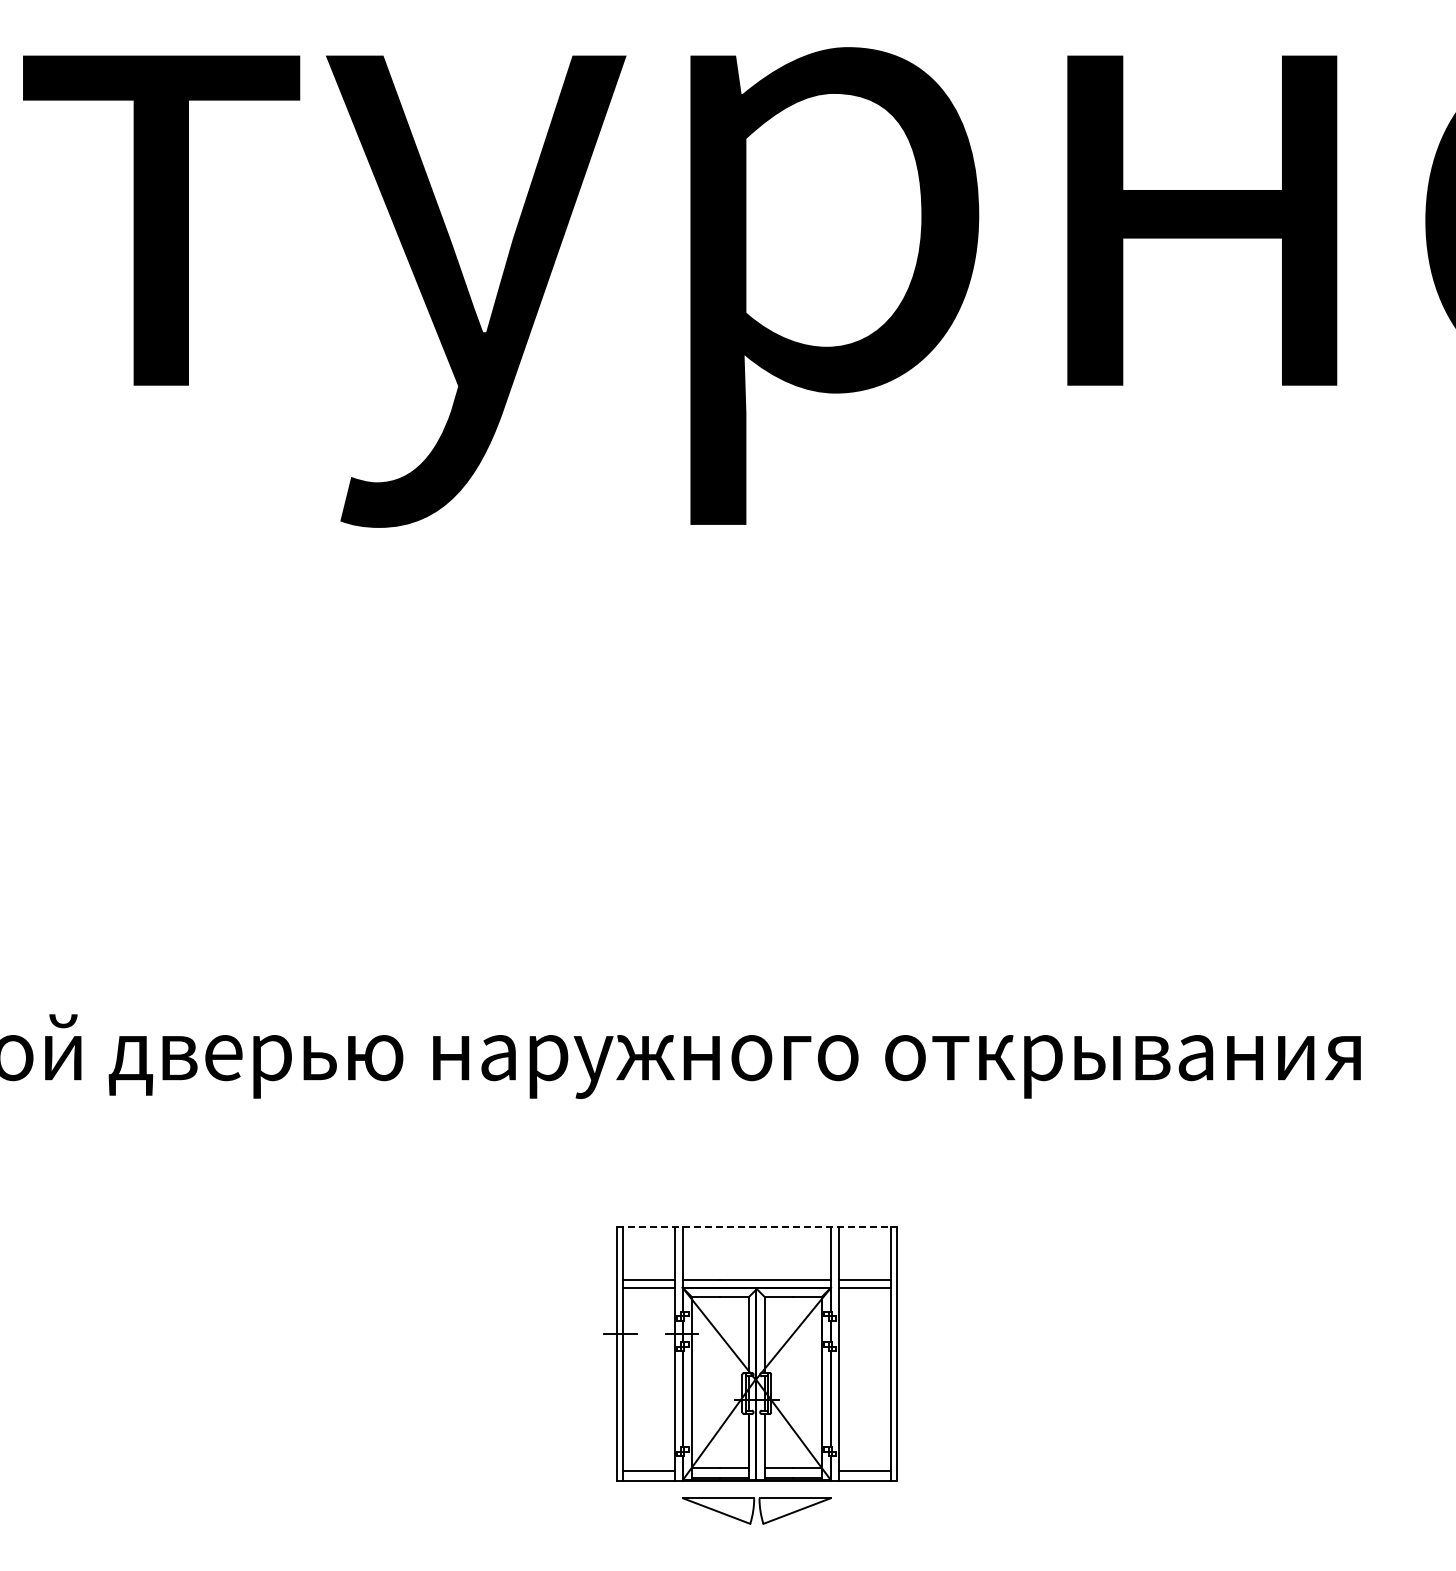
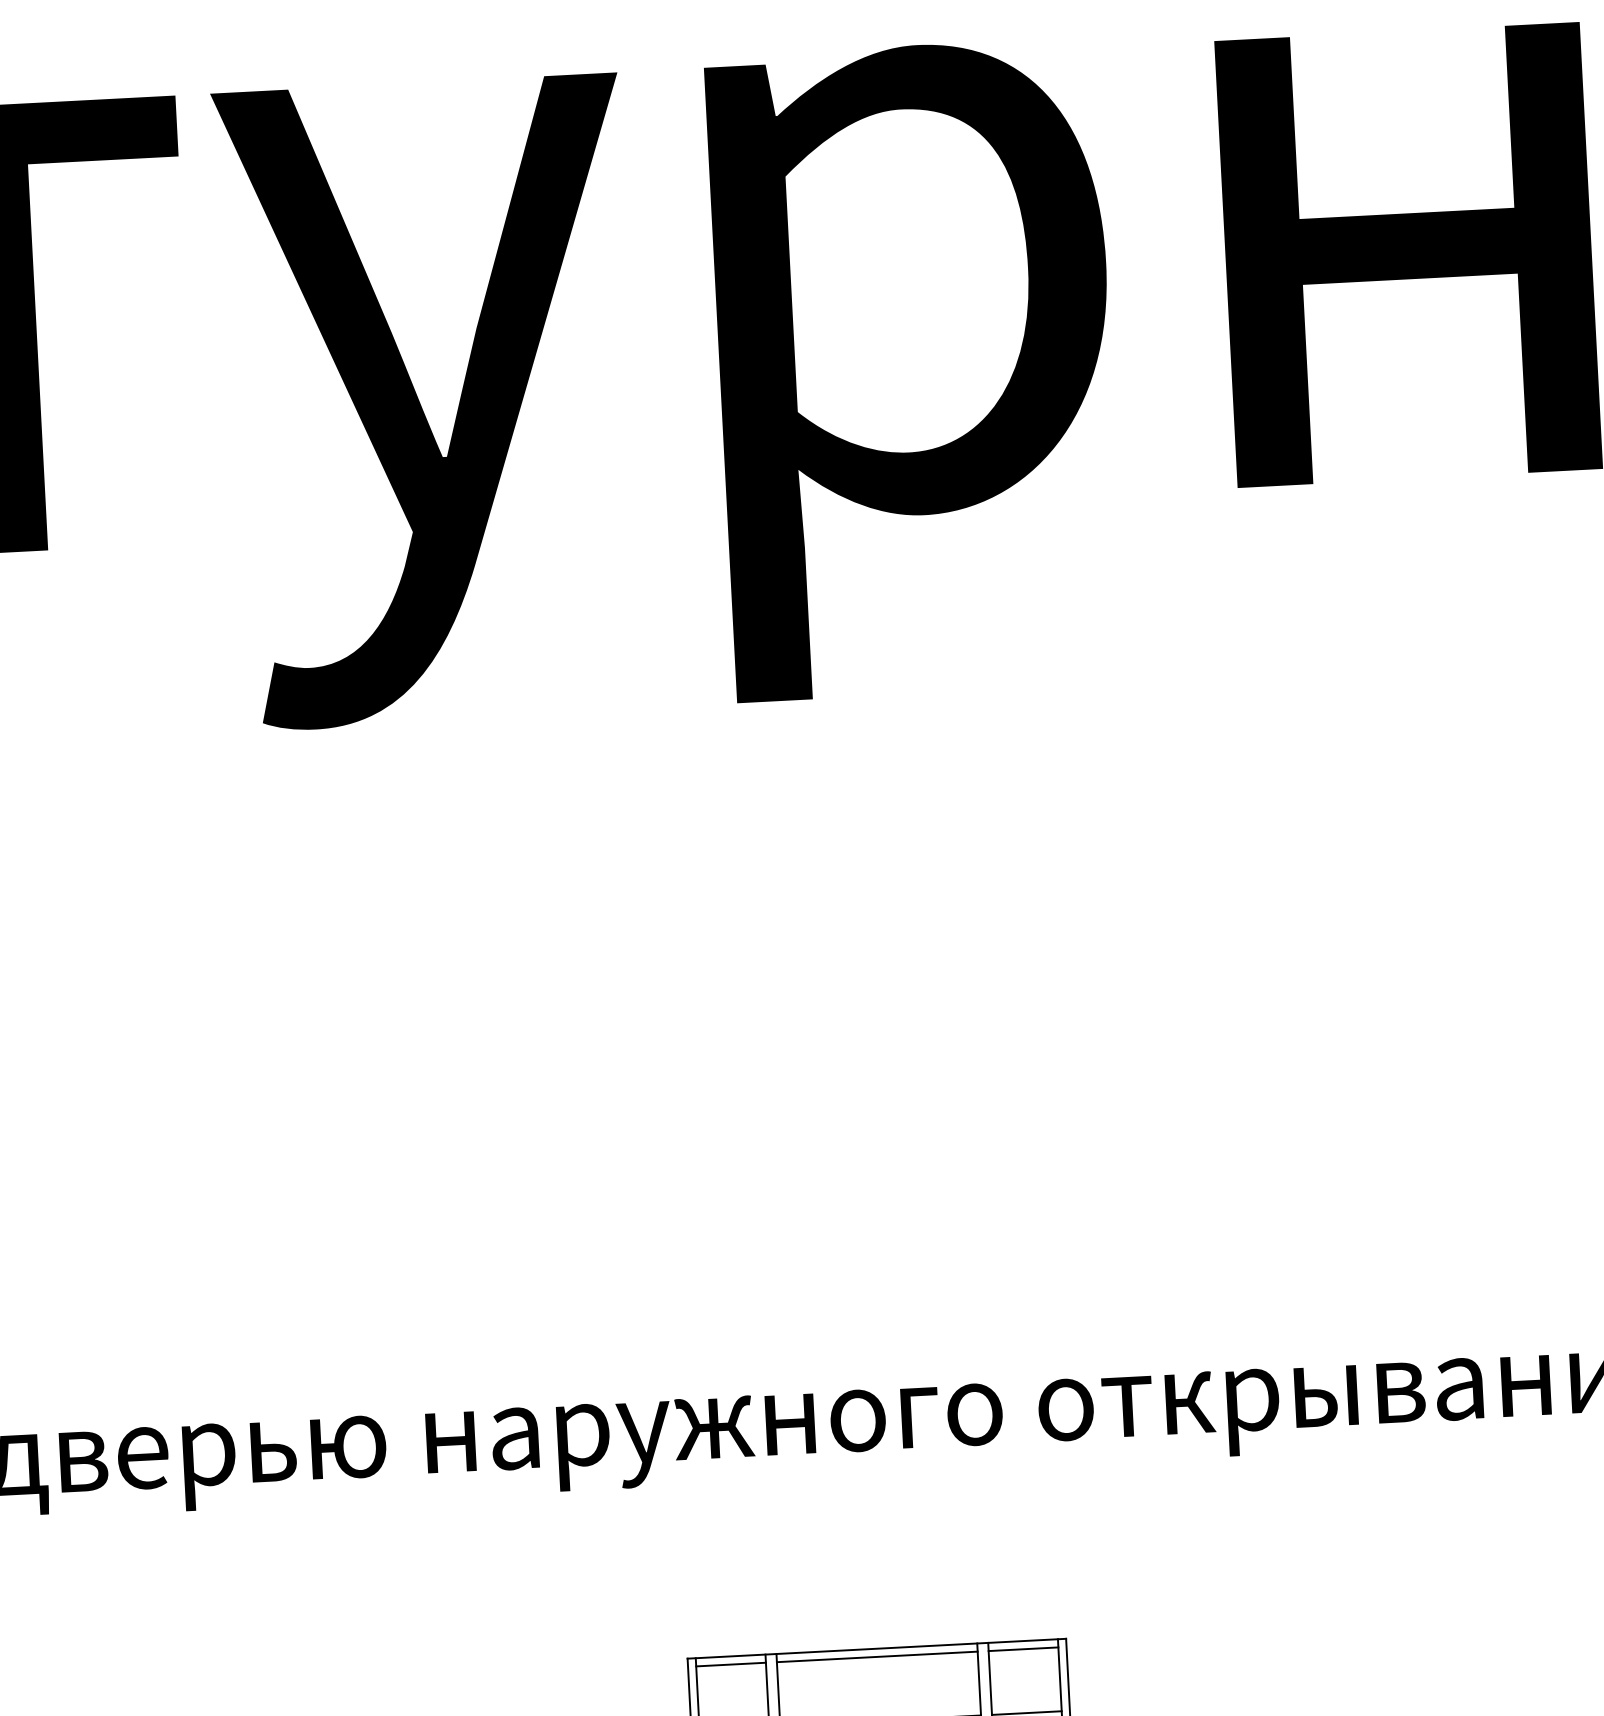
line: (756, 1226) -> (876, 1648), dashed -> solid
line: (648, 1232) -> (730, 1664), added
line: (756, 1232) -> (876, 1656), added
line: (864, 1232) -> (1023, 1649), added

